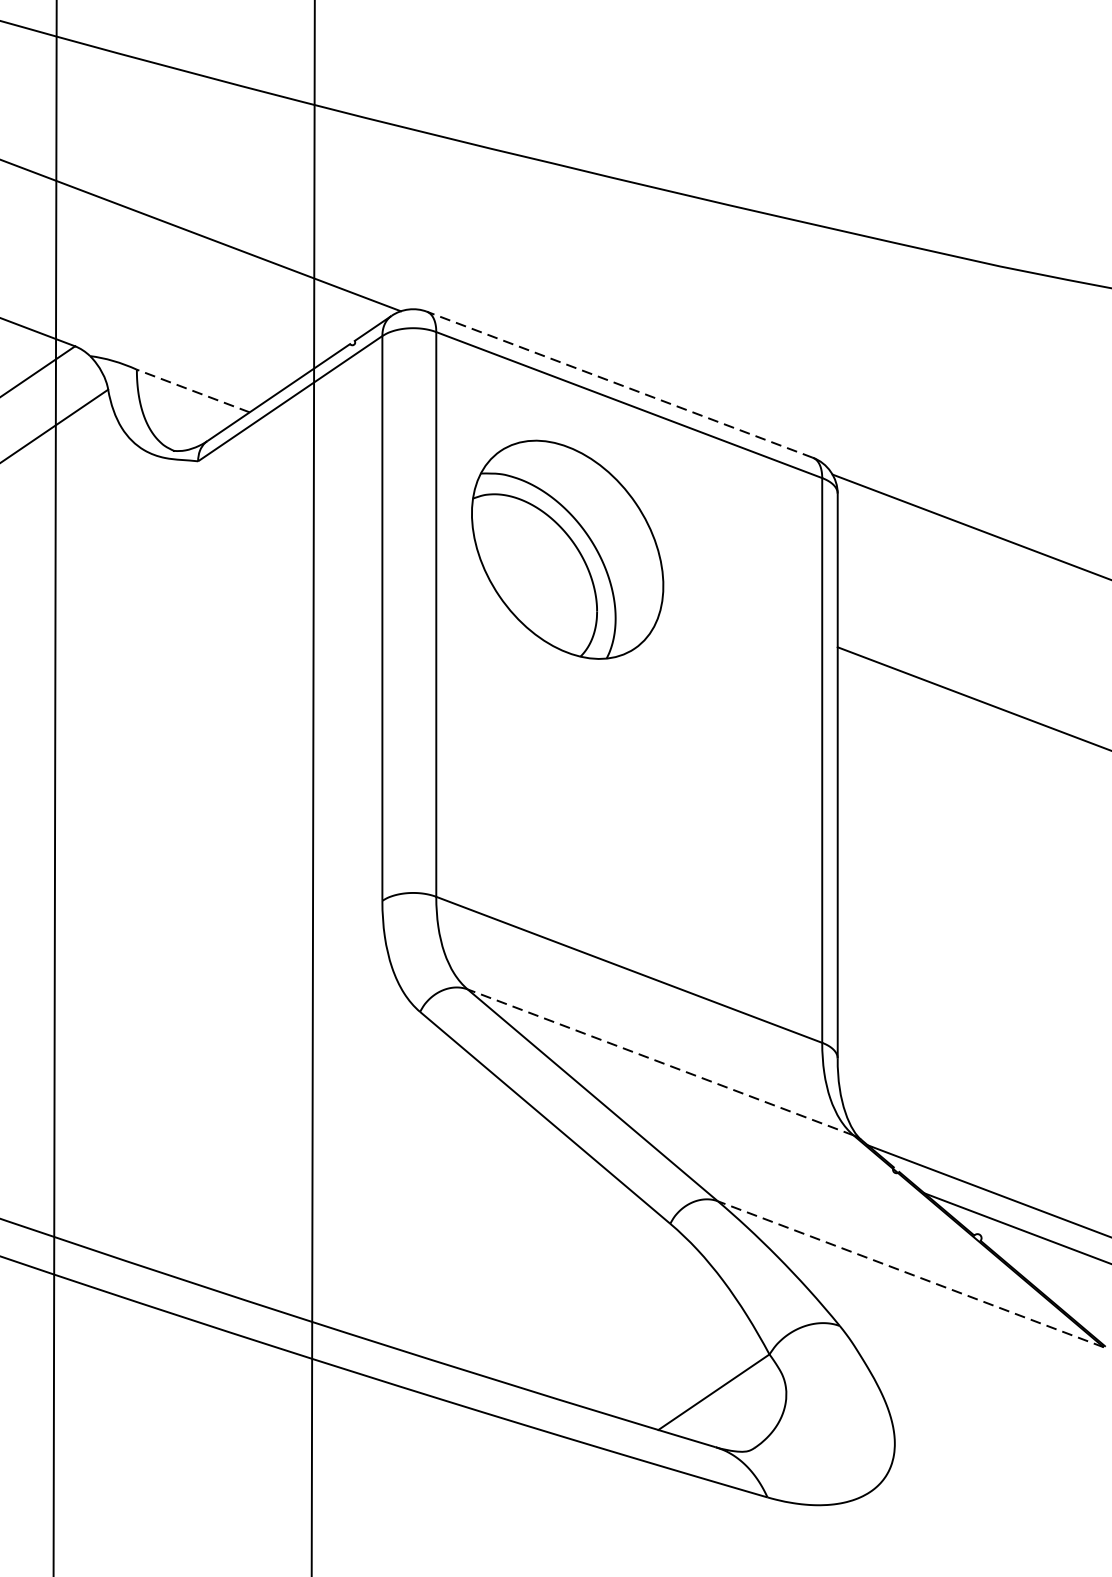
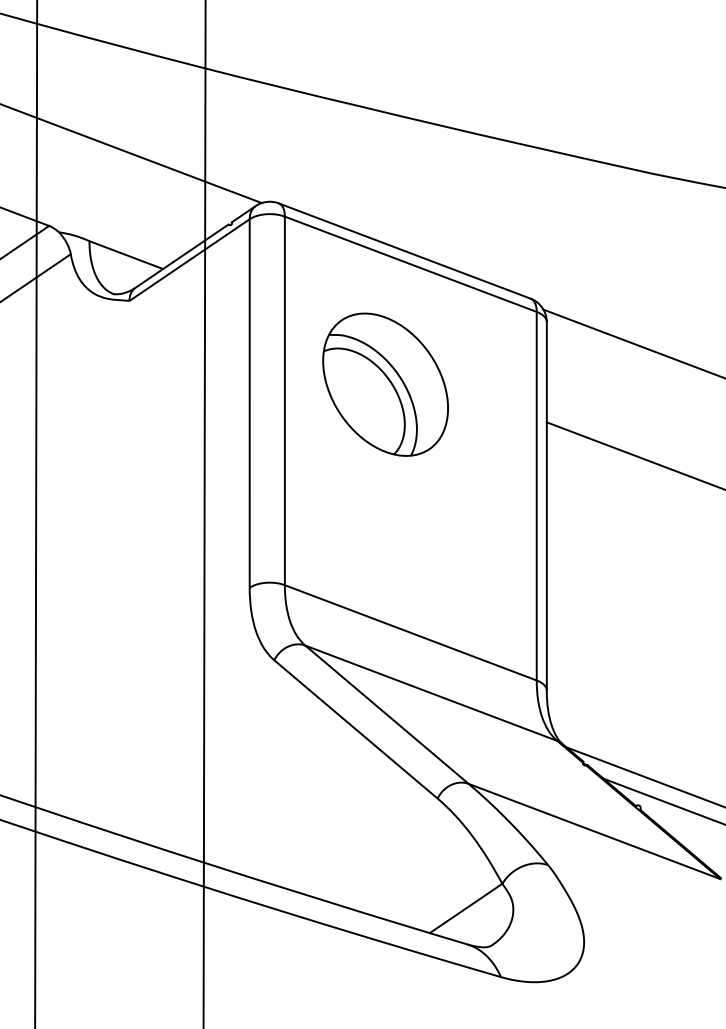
line: (619, 385) -> (404, 251), dashed -> solid
line: (192, 390) -> (125, 254), dashed -> solid
part: (567, 549) -> (385, 384), moved
line: (660, 1062) -> (431, 693), dashed -> solid
line: (910, 1274) -> (594, 831), dashed -> solid

